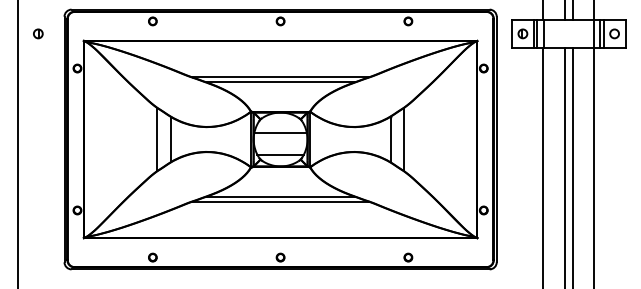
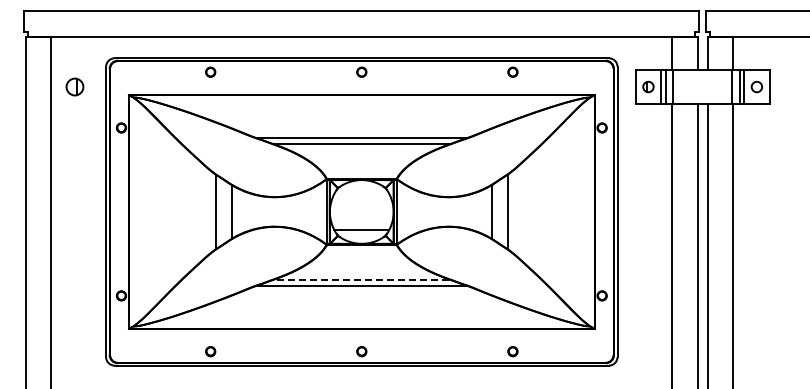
part: (38, 33) -> (75, 86), size x1.6
line: (280, 133) -> (361, 204), removed
line: (280, 196) -> (361, 279), solid -> dashed

